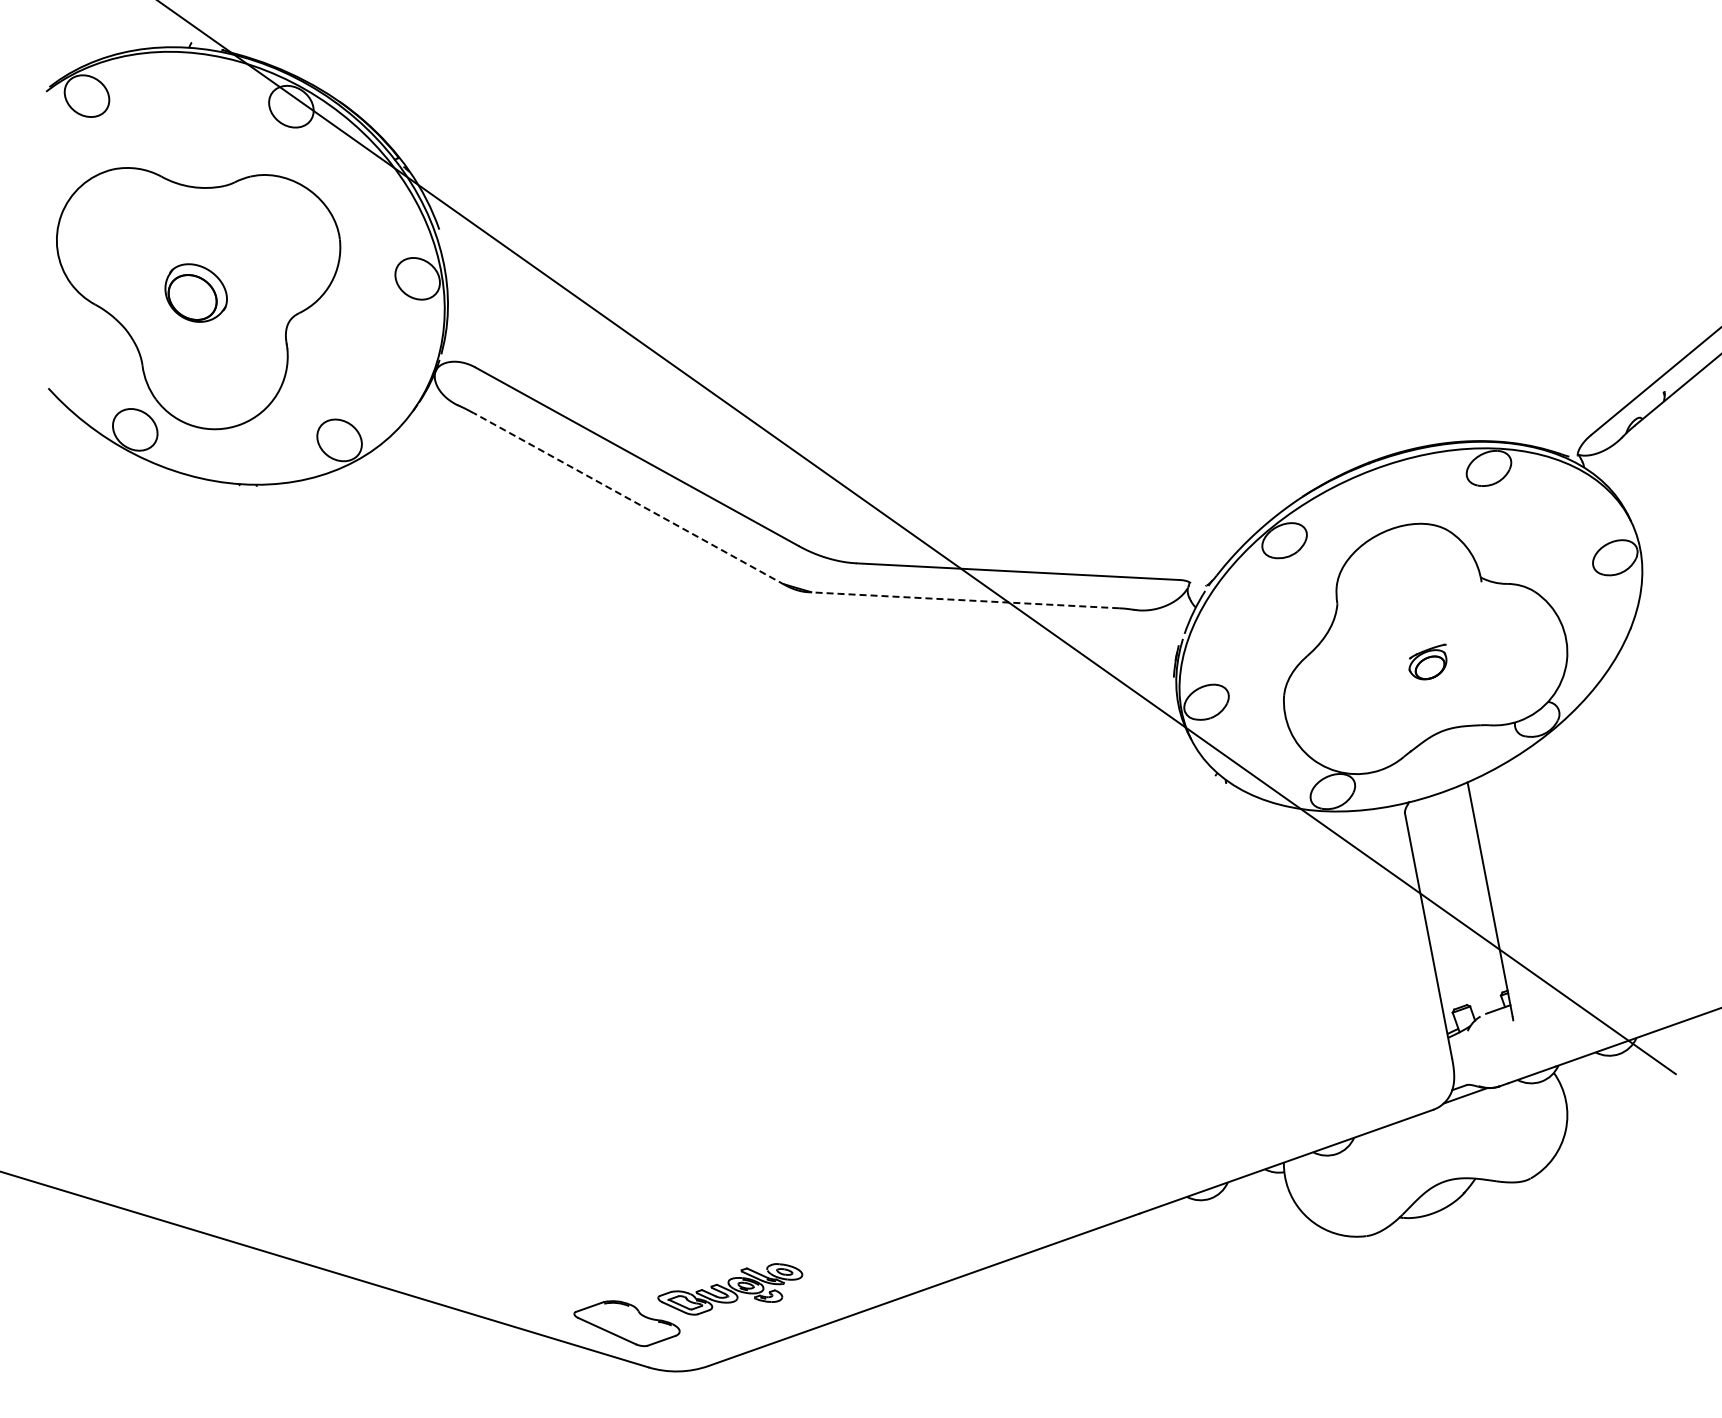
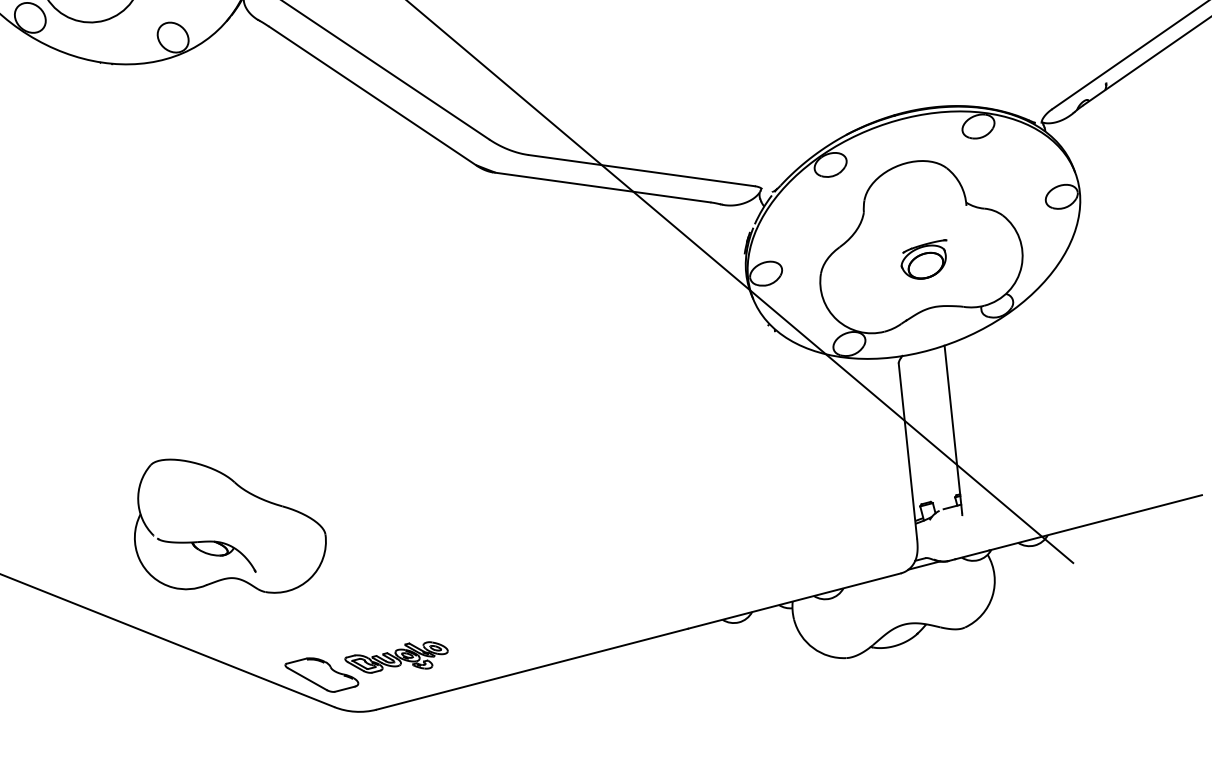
line: (629, 499) -> (373, 96), dashed -> solid
line: (963, 600) -> (601, 187), dashed -> solid
part: (1427, 661) -> (923, 258), size x1.67
part: (480, 1127) -> (230, 528), added

